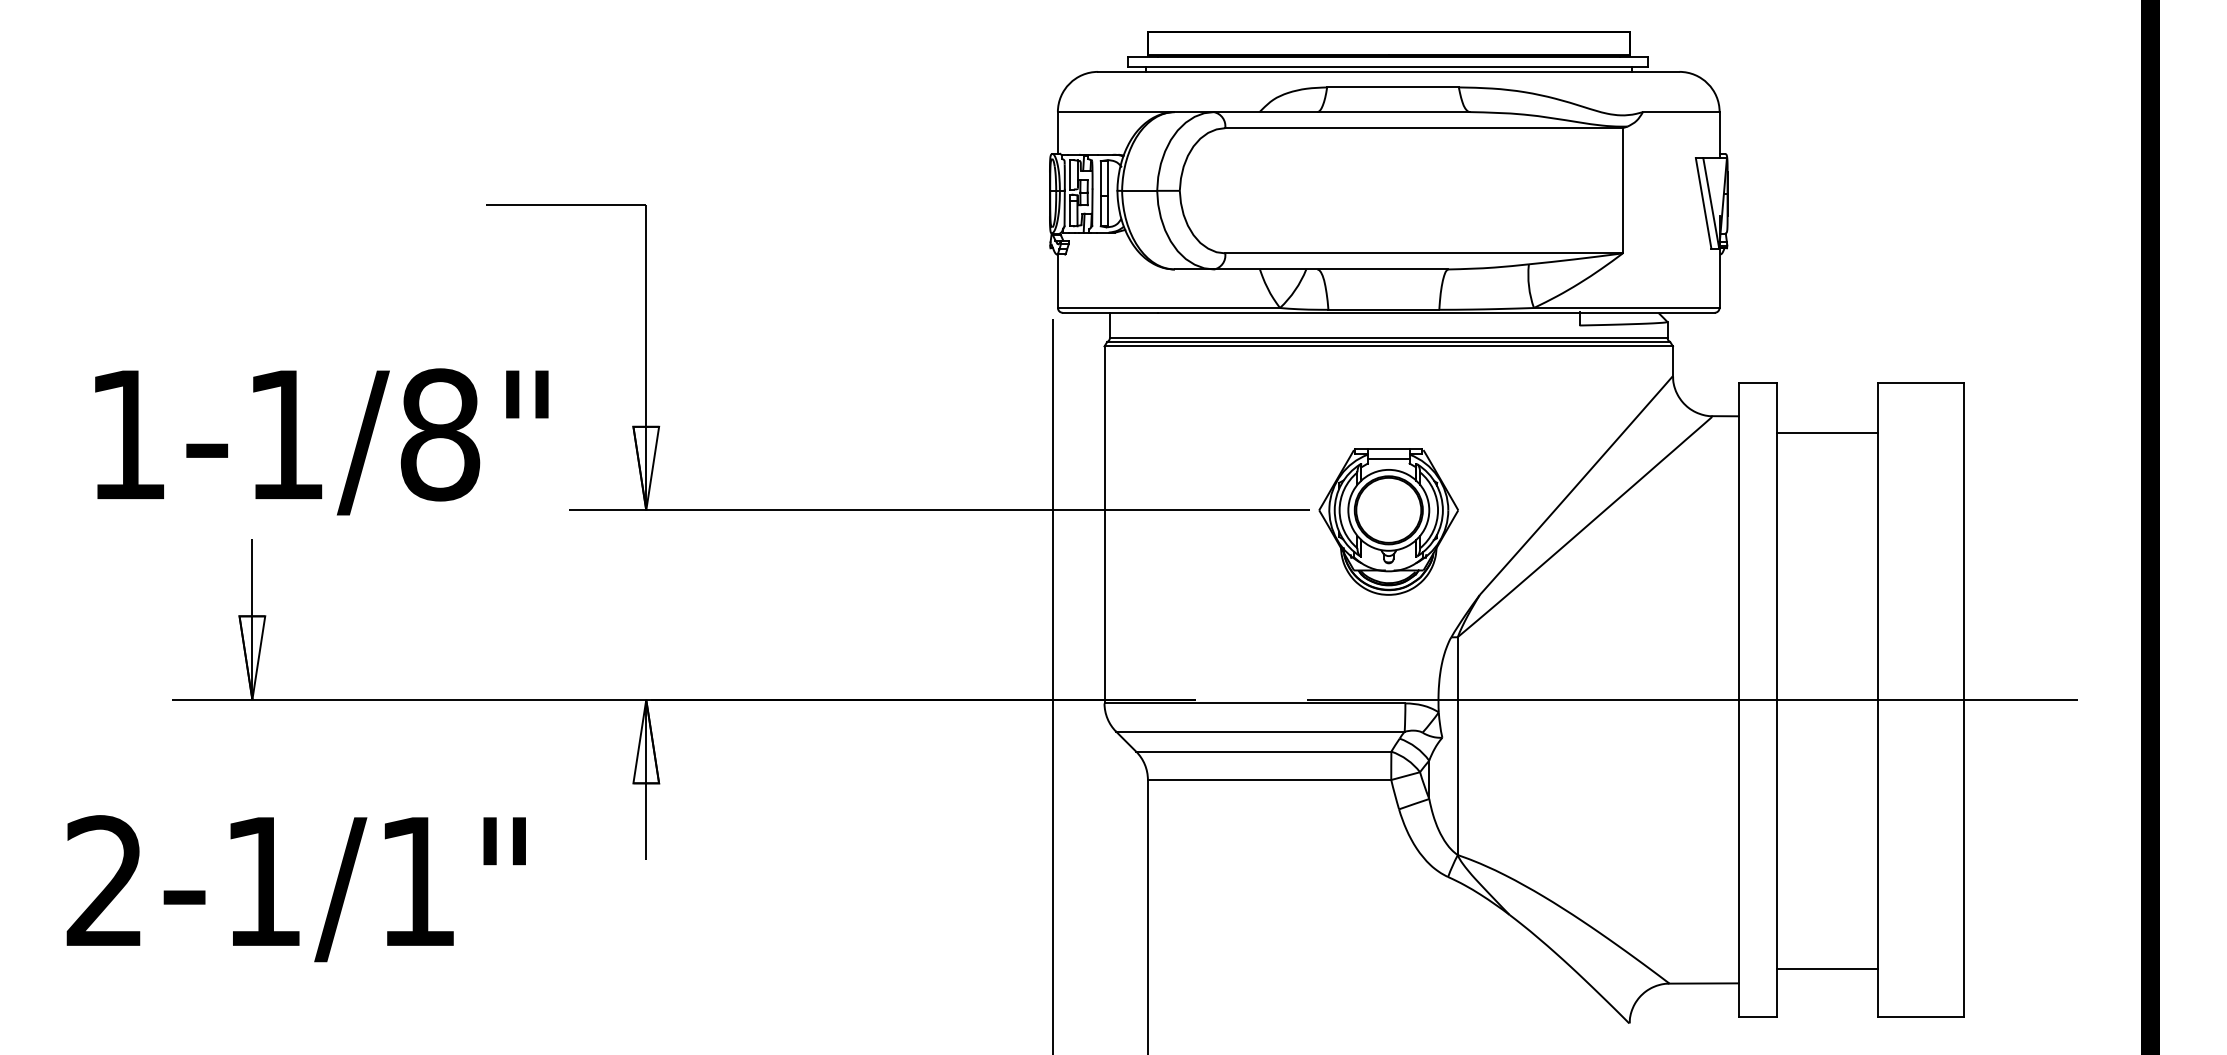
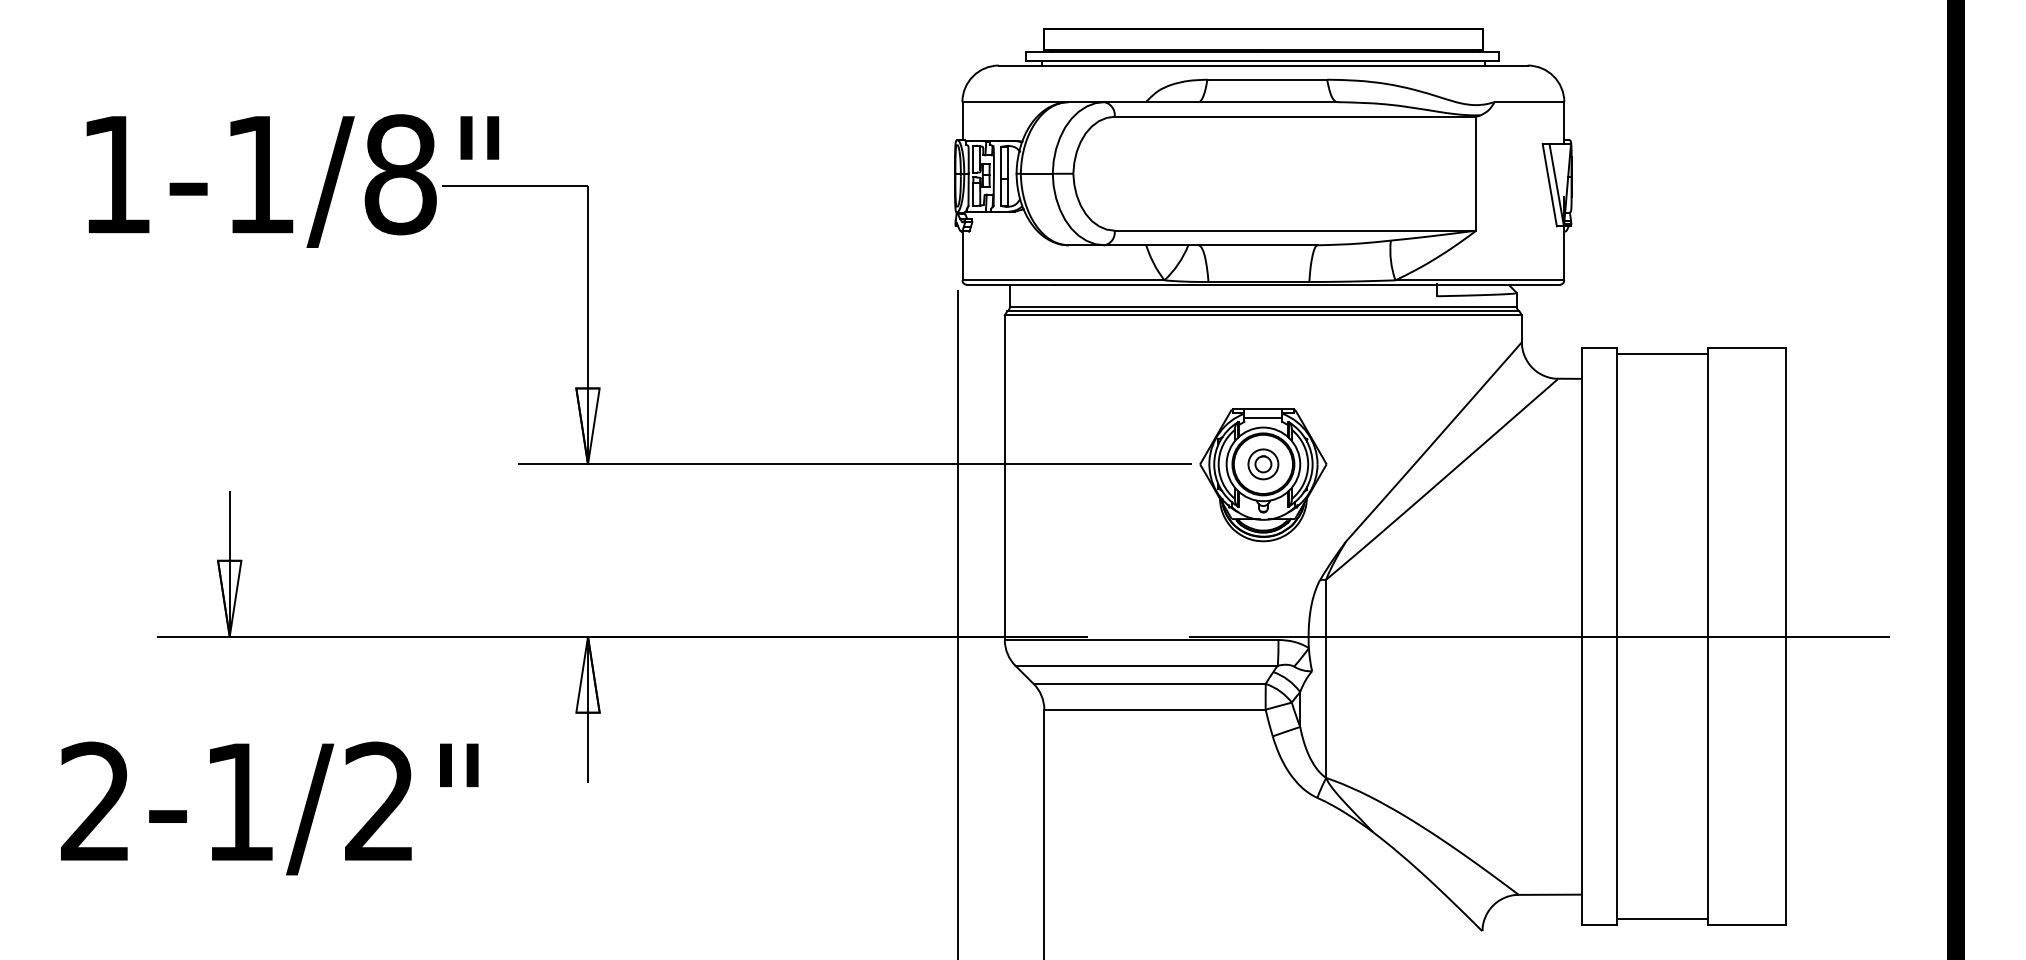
line: (1827, 433) -> (1662, 354), moved
text: (321, 441) -> (292, 180), moved
part: (1388, 510) -> (1263, 464), added
text: (416, 880) -> (379, 801), 2-1/1" -> 2-1/2"
line: (1827, 968) -> (1662, 919), moved

